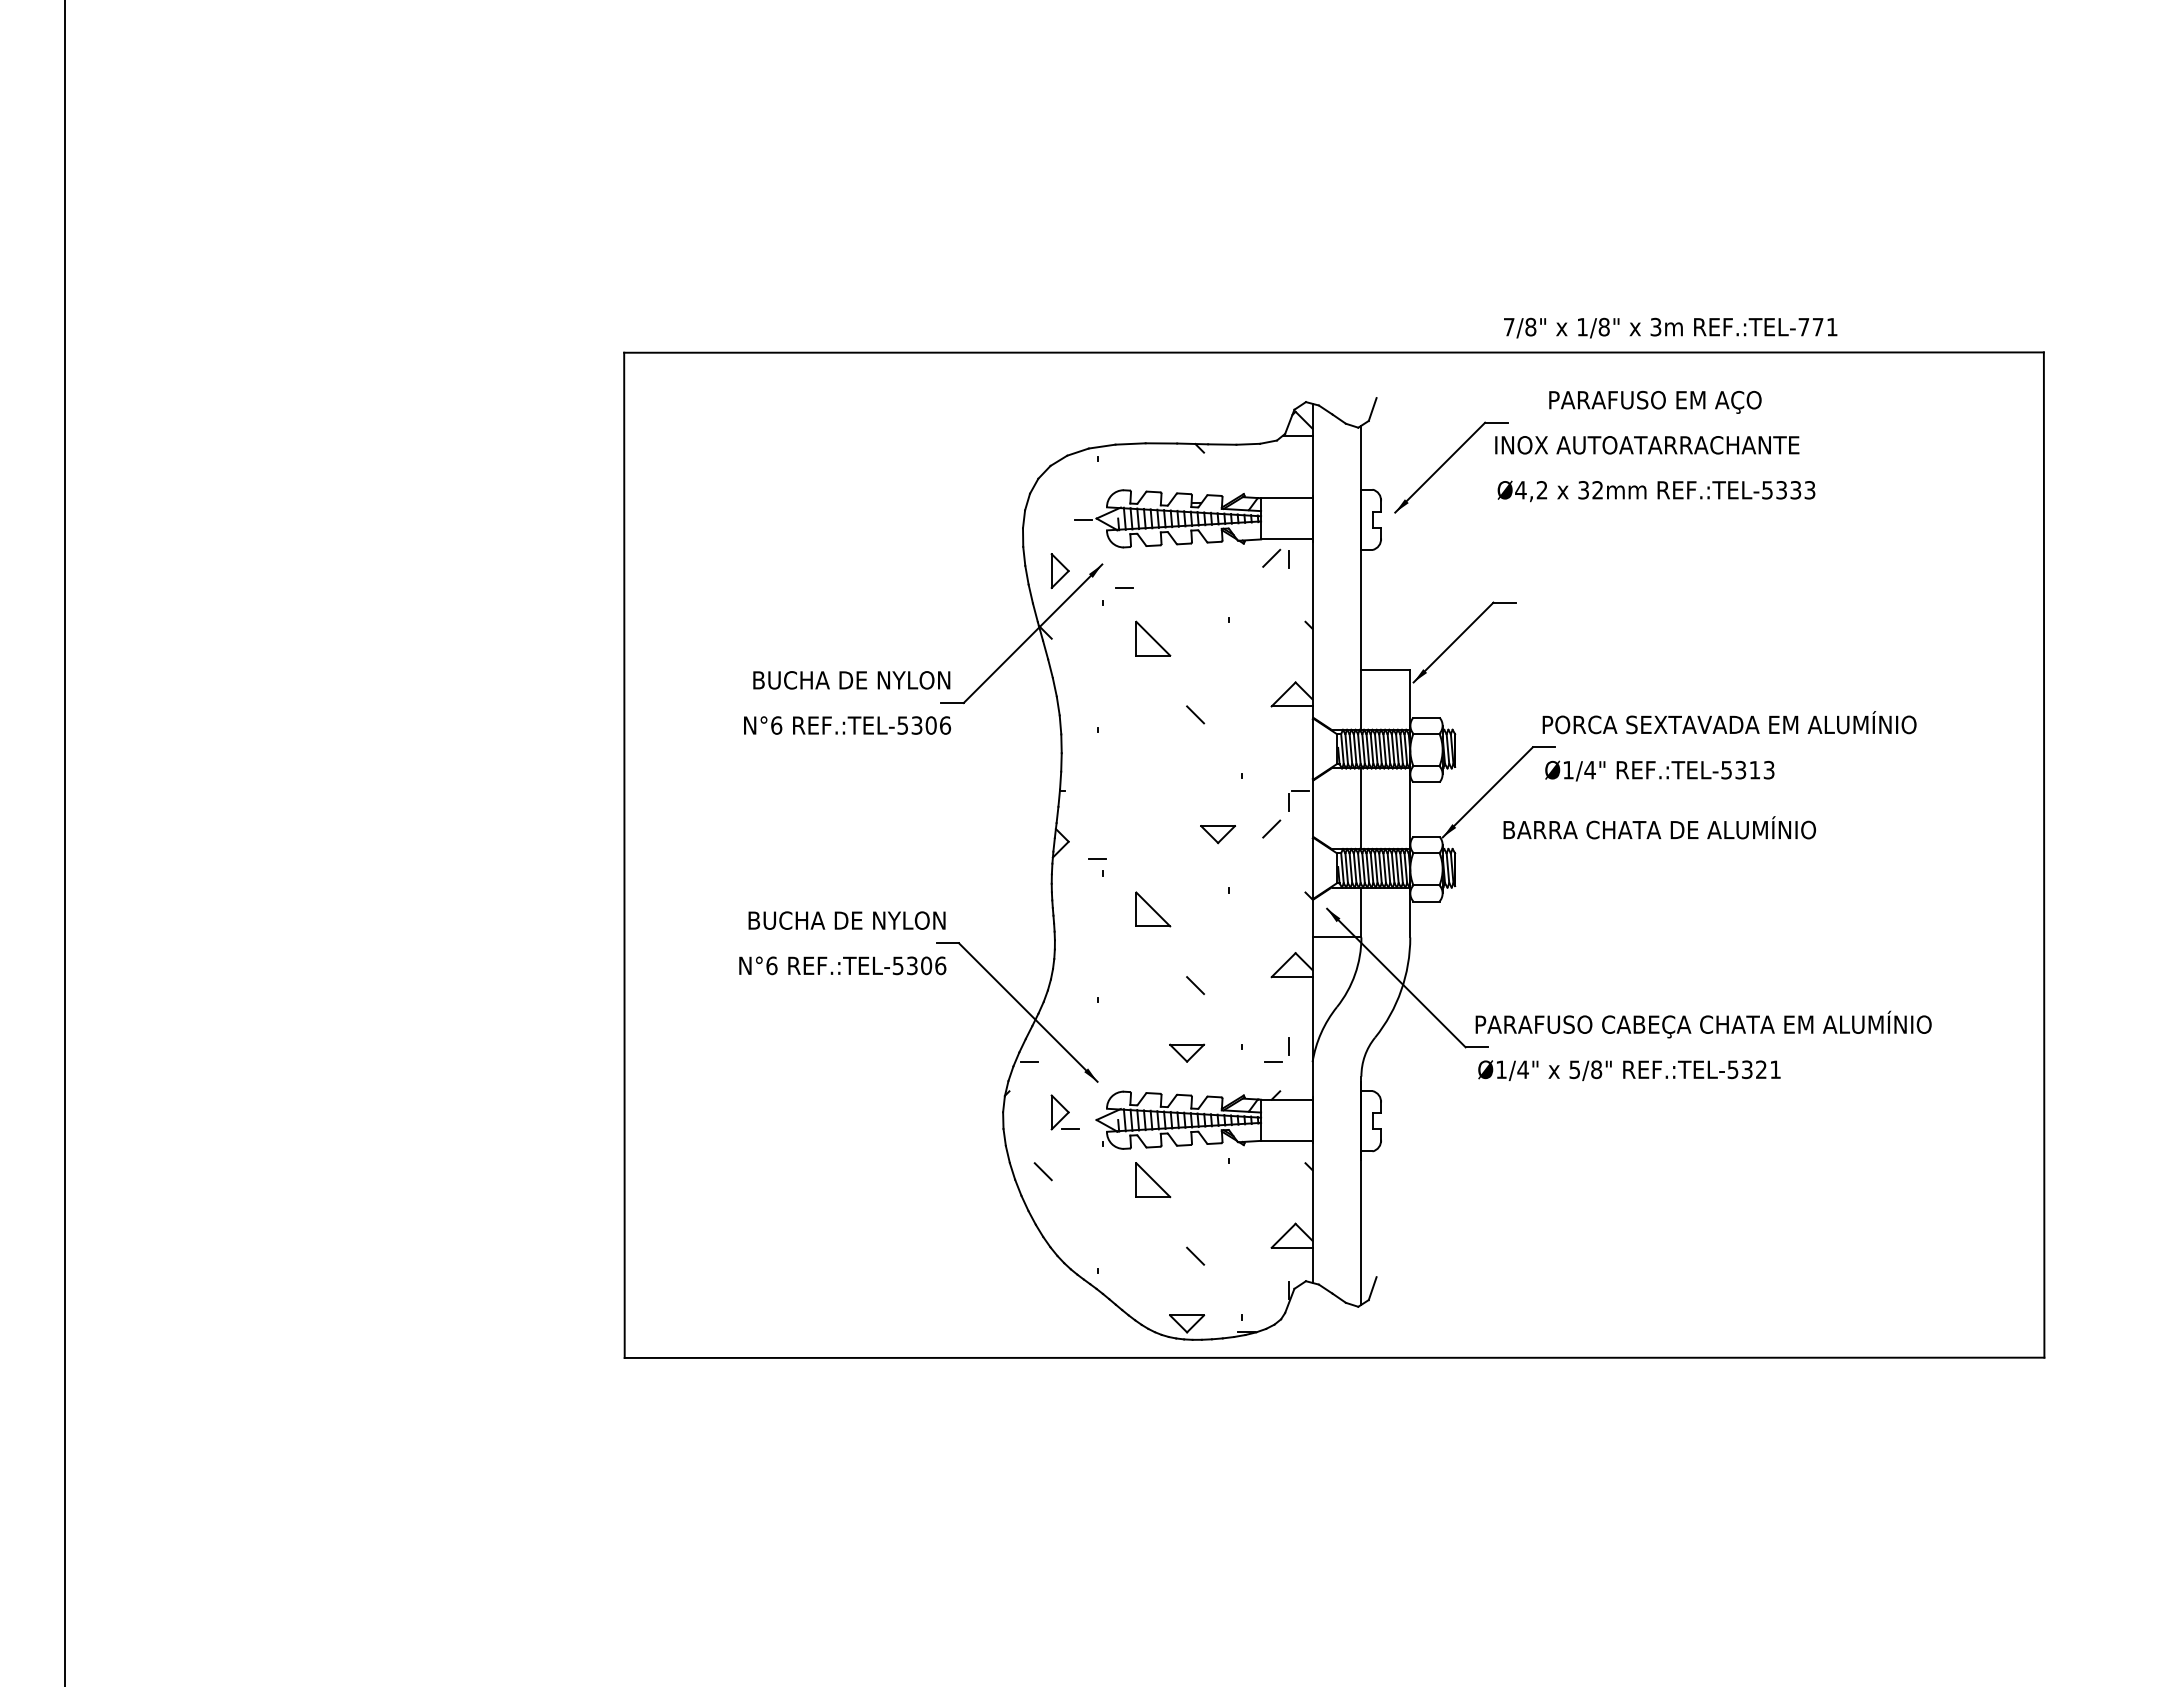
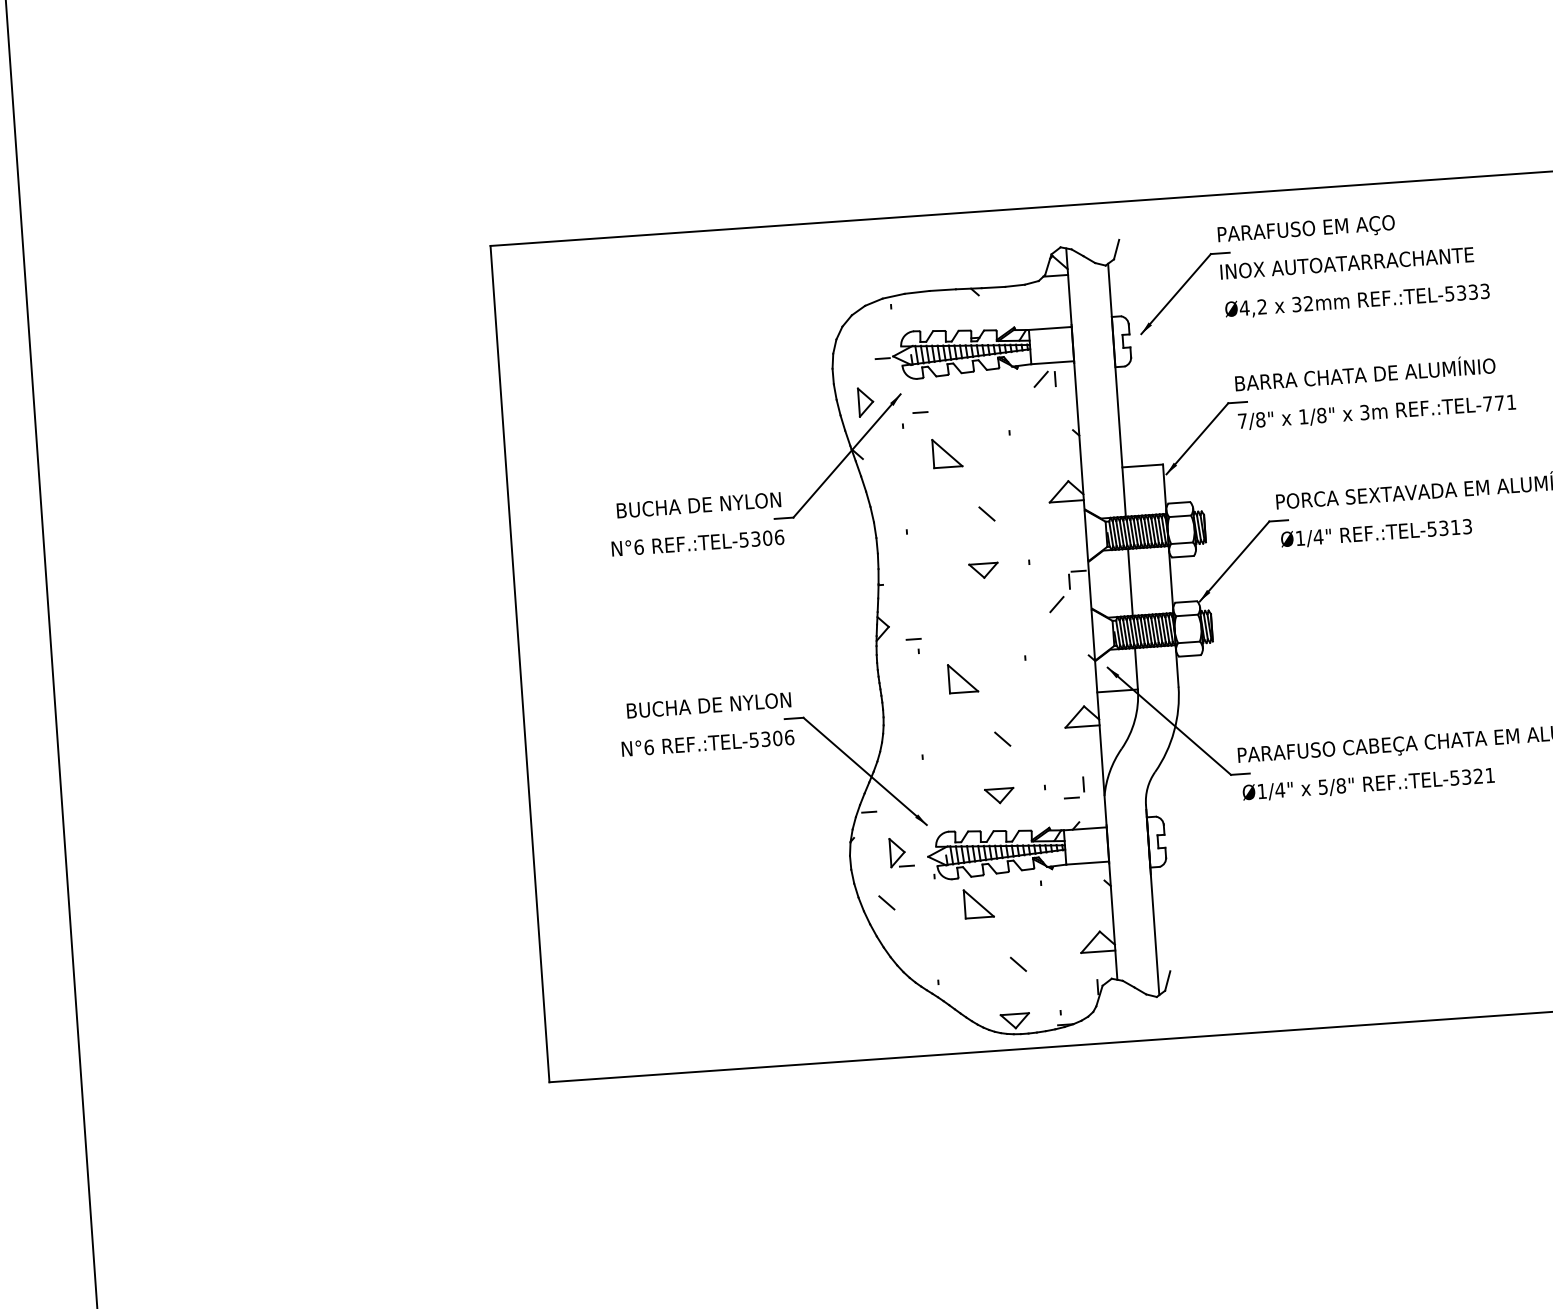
text: (1670, 327) -> (1376, 412), moved
text: (1655, 401) -> (1306, 229), moved
text: (1659, 827) -> (1364, 372), moved
part: (1217, 834) -> (983, 570), moved

